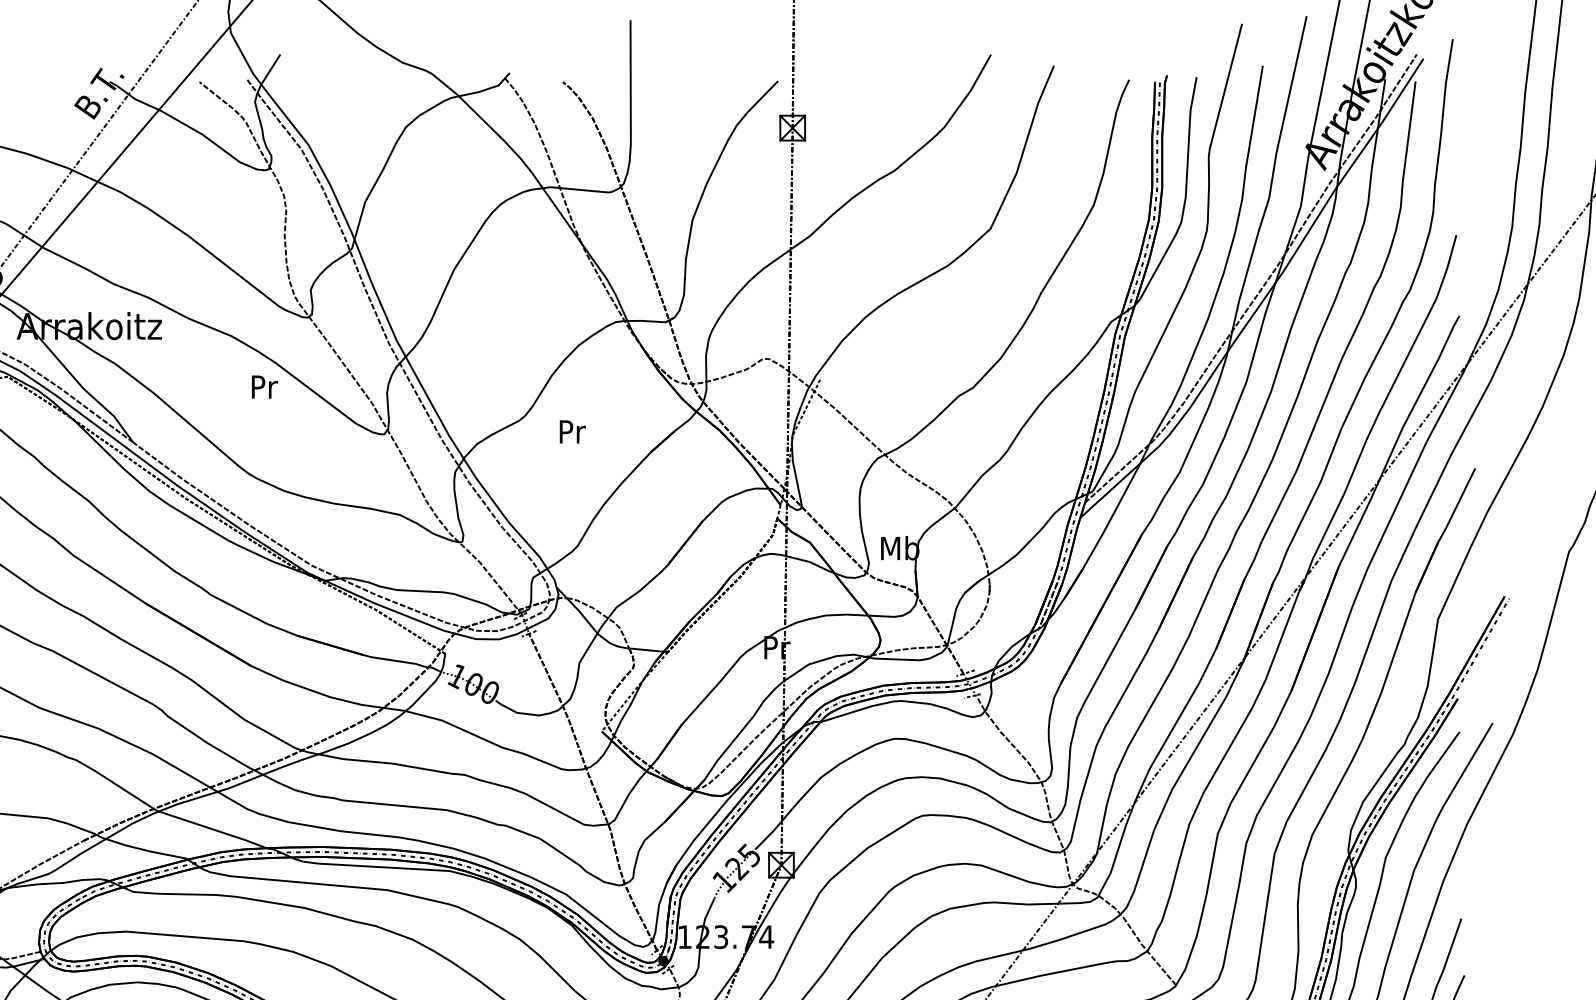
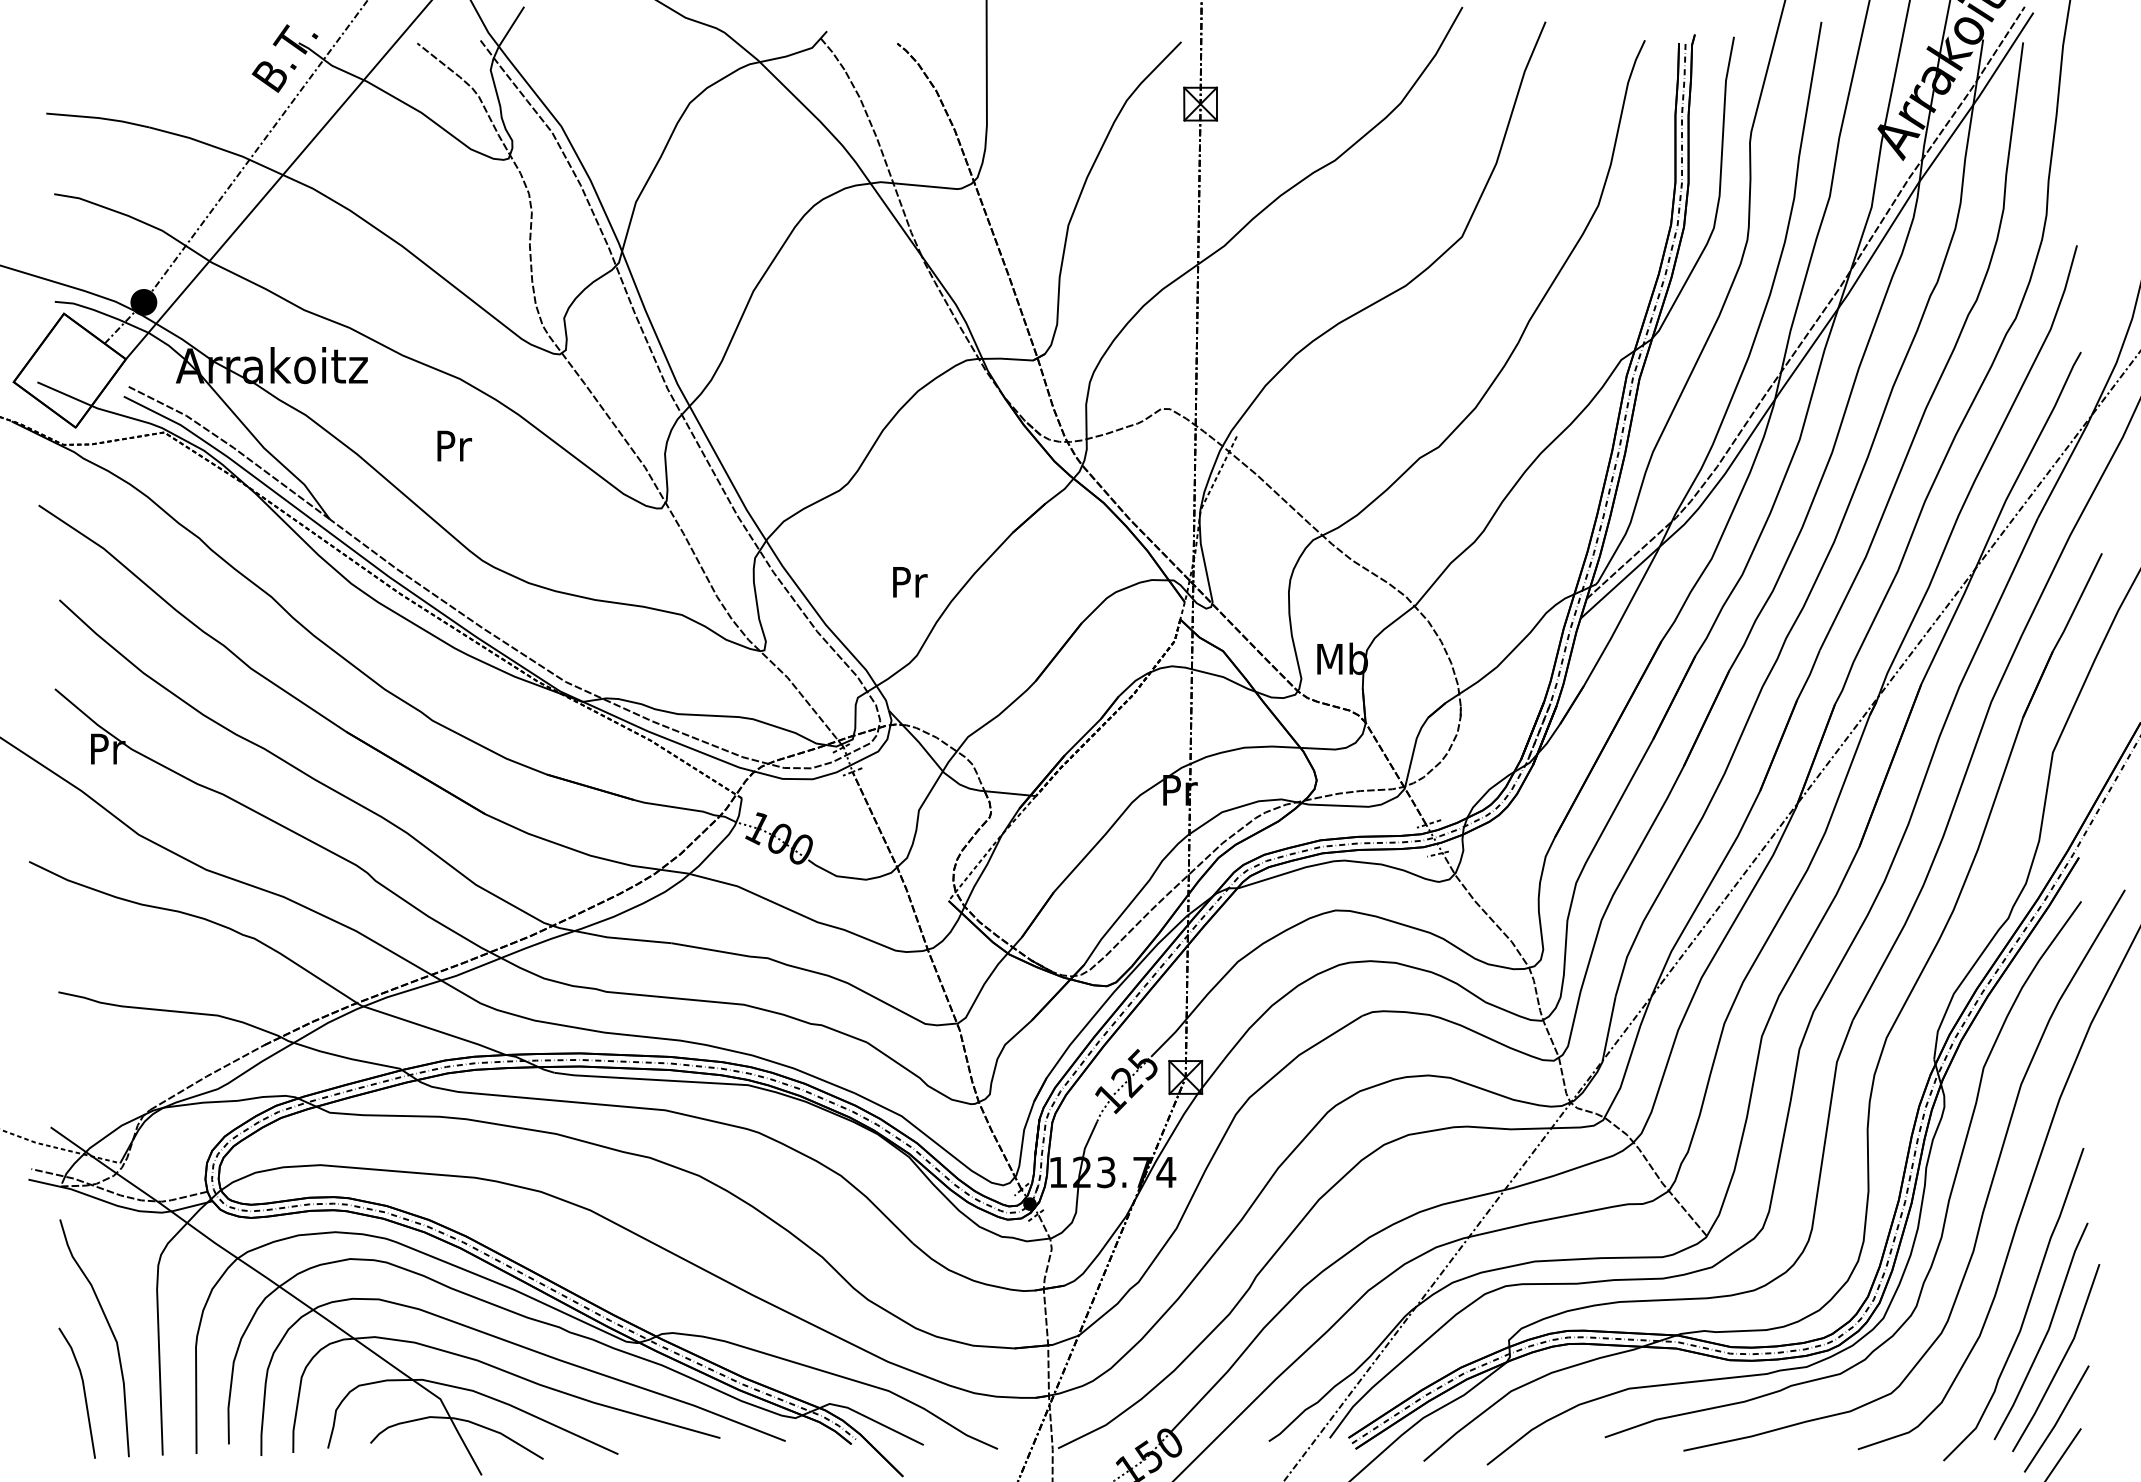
text: (264, 386) -> (454, 445), moved
text: (572, 432) -> (910, 582), moved

